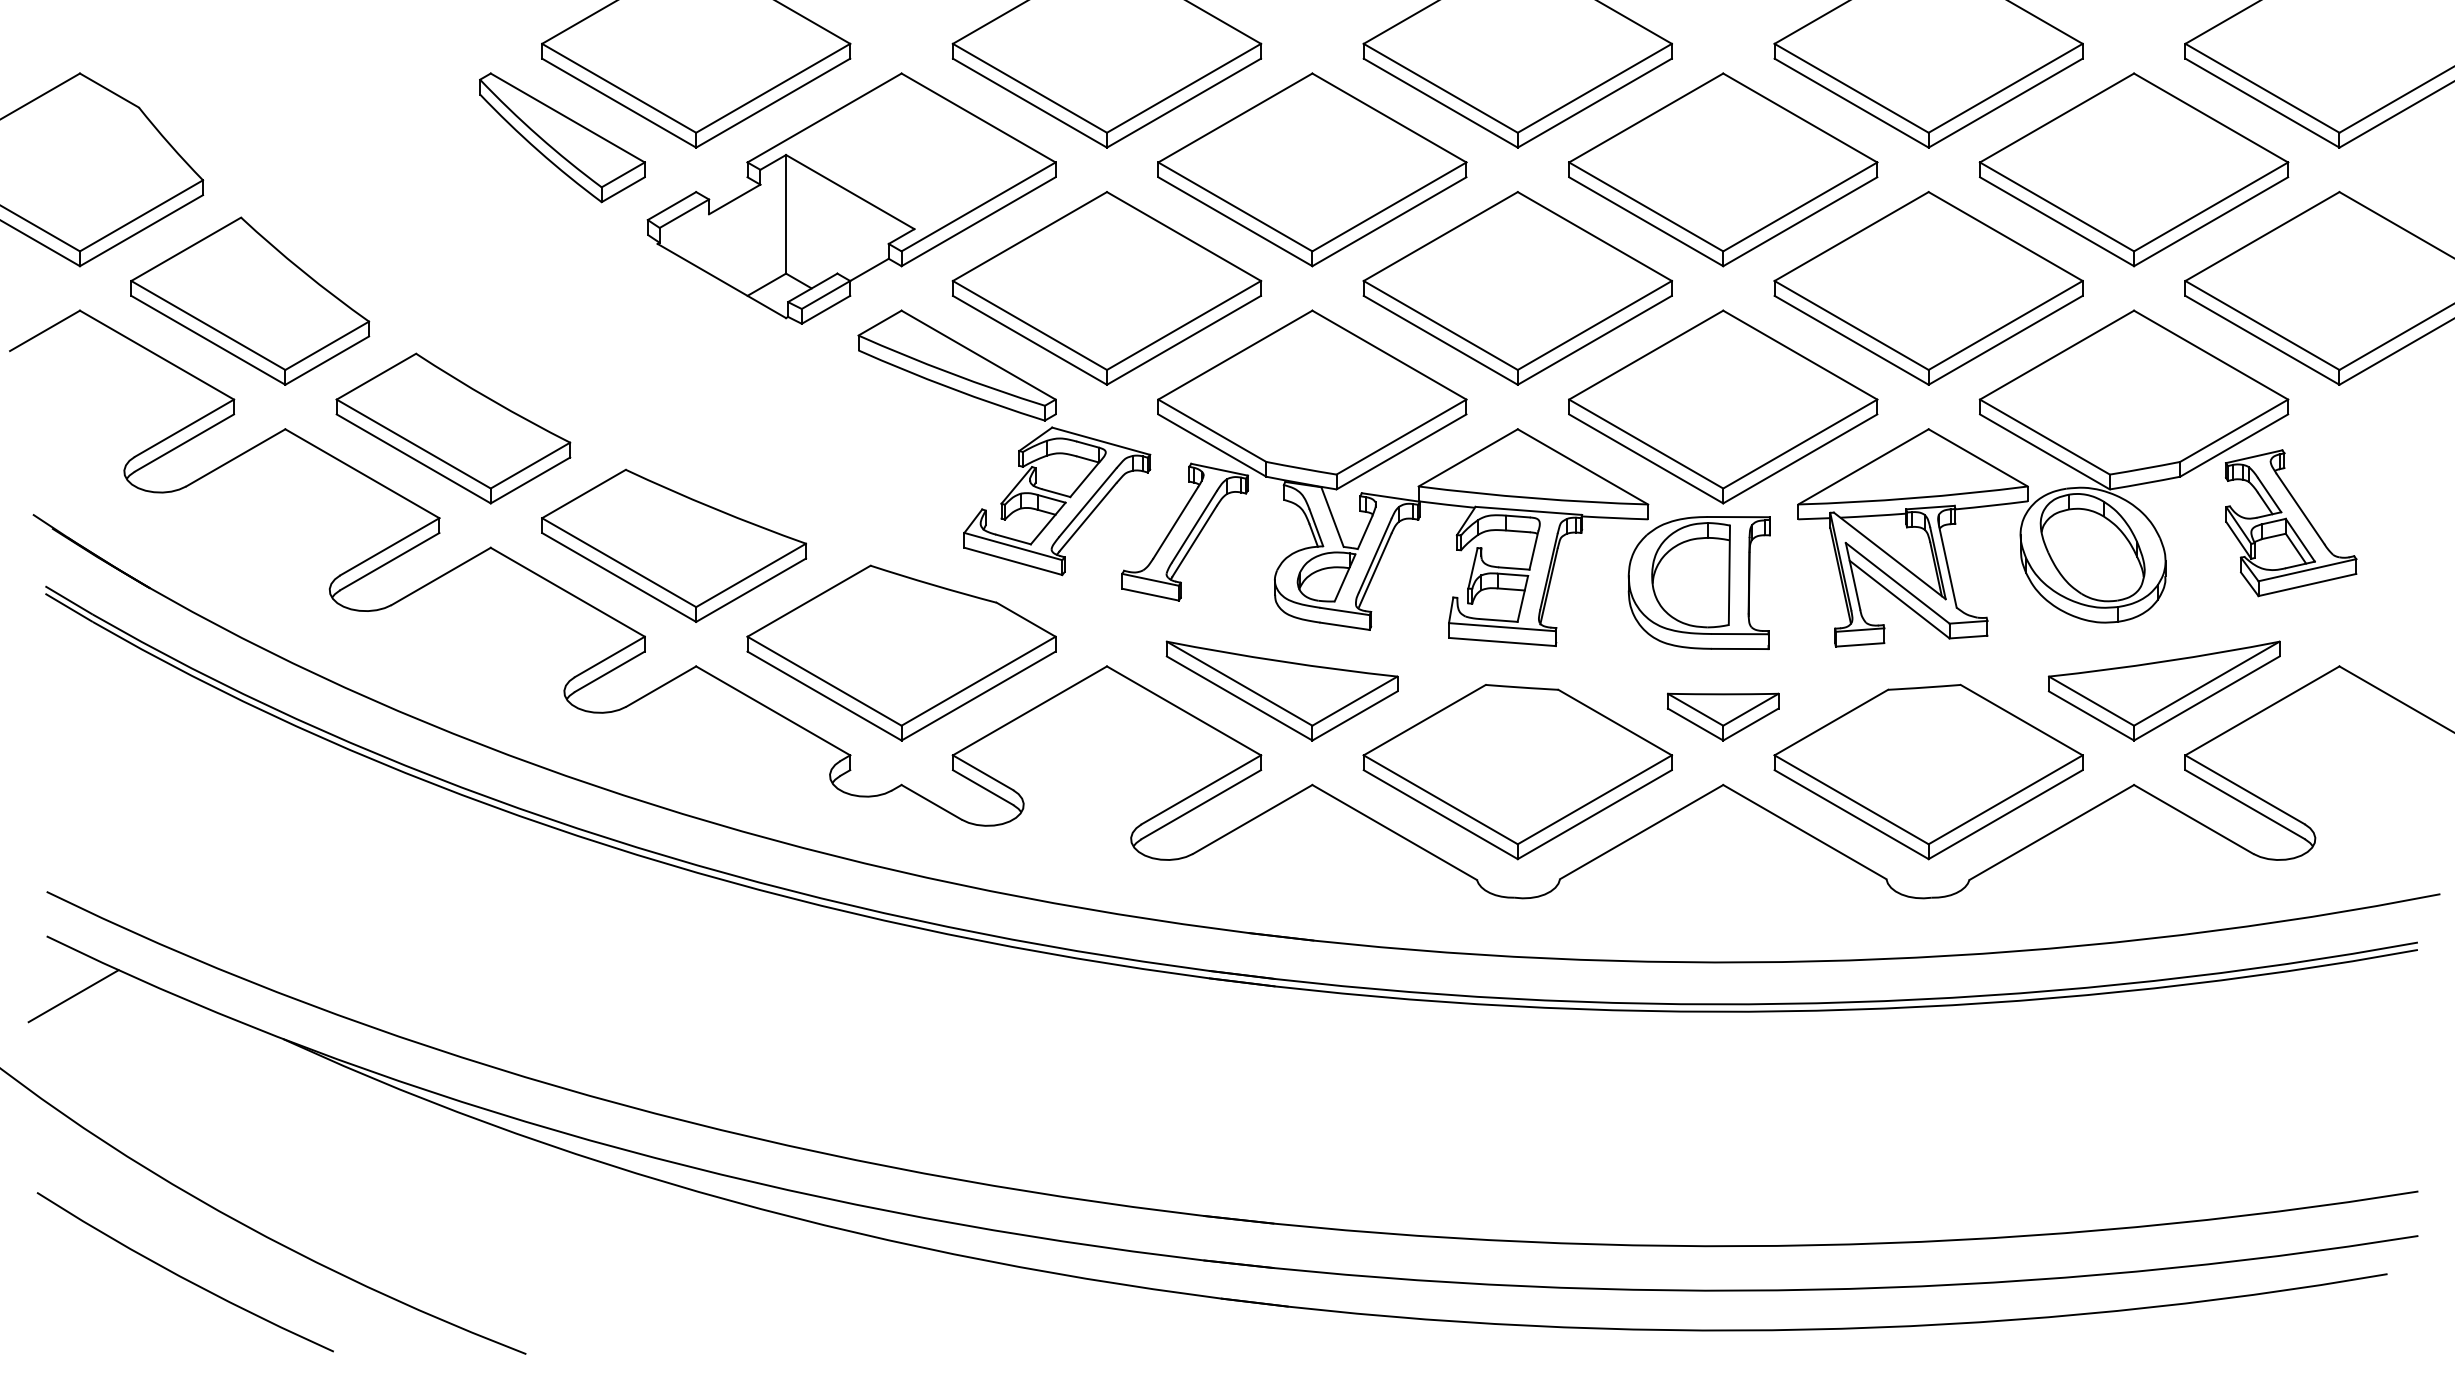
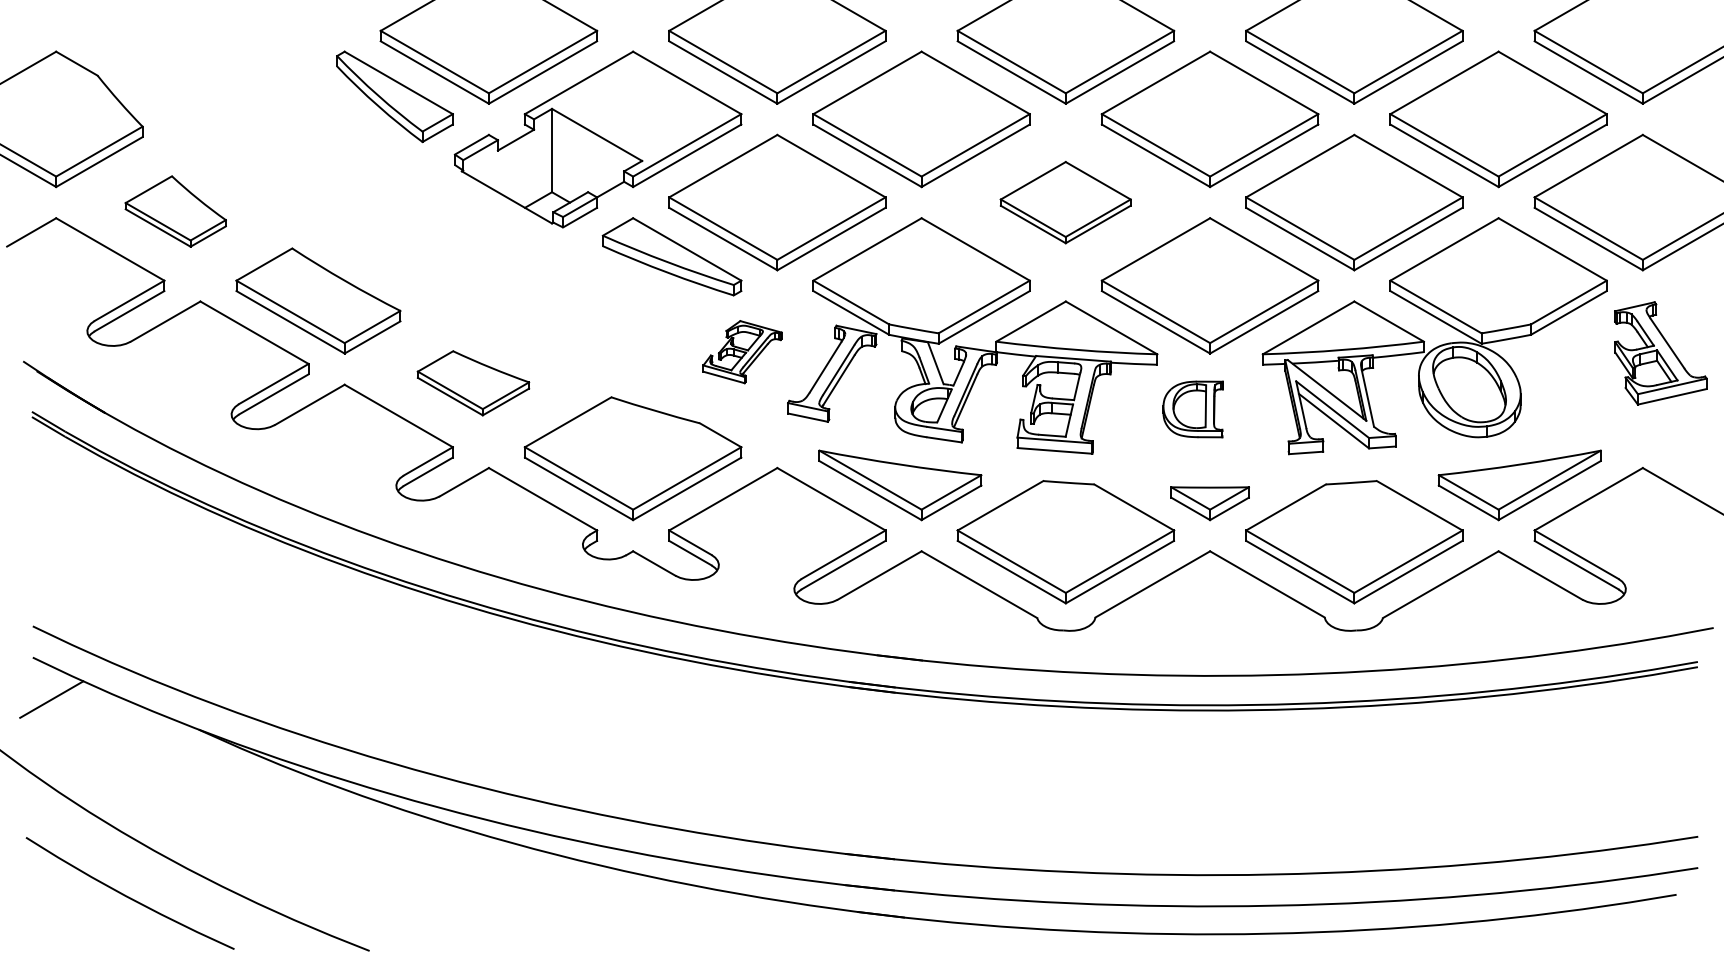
part: (1517, 288) -> (1065, 202), size x0.6
part: (250, 300) -> (175, 211), size x0.6
part: (1057, 501) -> (742, 352), size x0.6
part: (2291, 523) -> (1661, 353), moved
part: (674, 545) -> (473, 383), size x0.6
part: (1698, 582) -> (1192, 409), size x0.6

